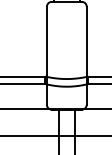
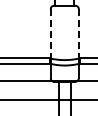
line: (46, 41) -> (50, 33), solid -> dashed
line: (86, 41) -> (78, 33), solid -> dashed

